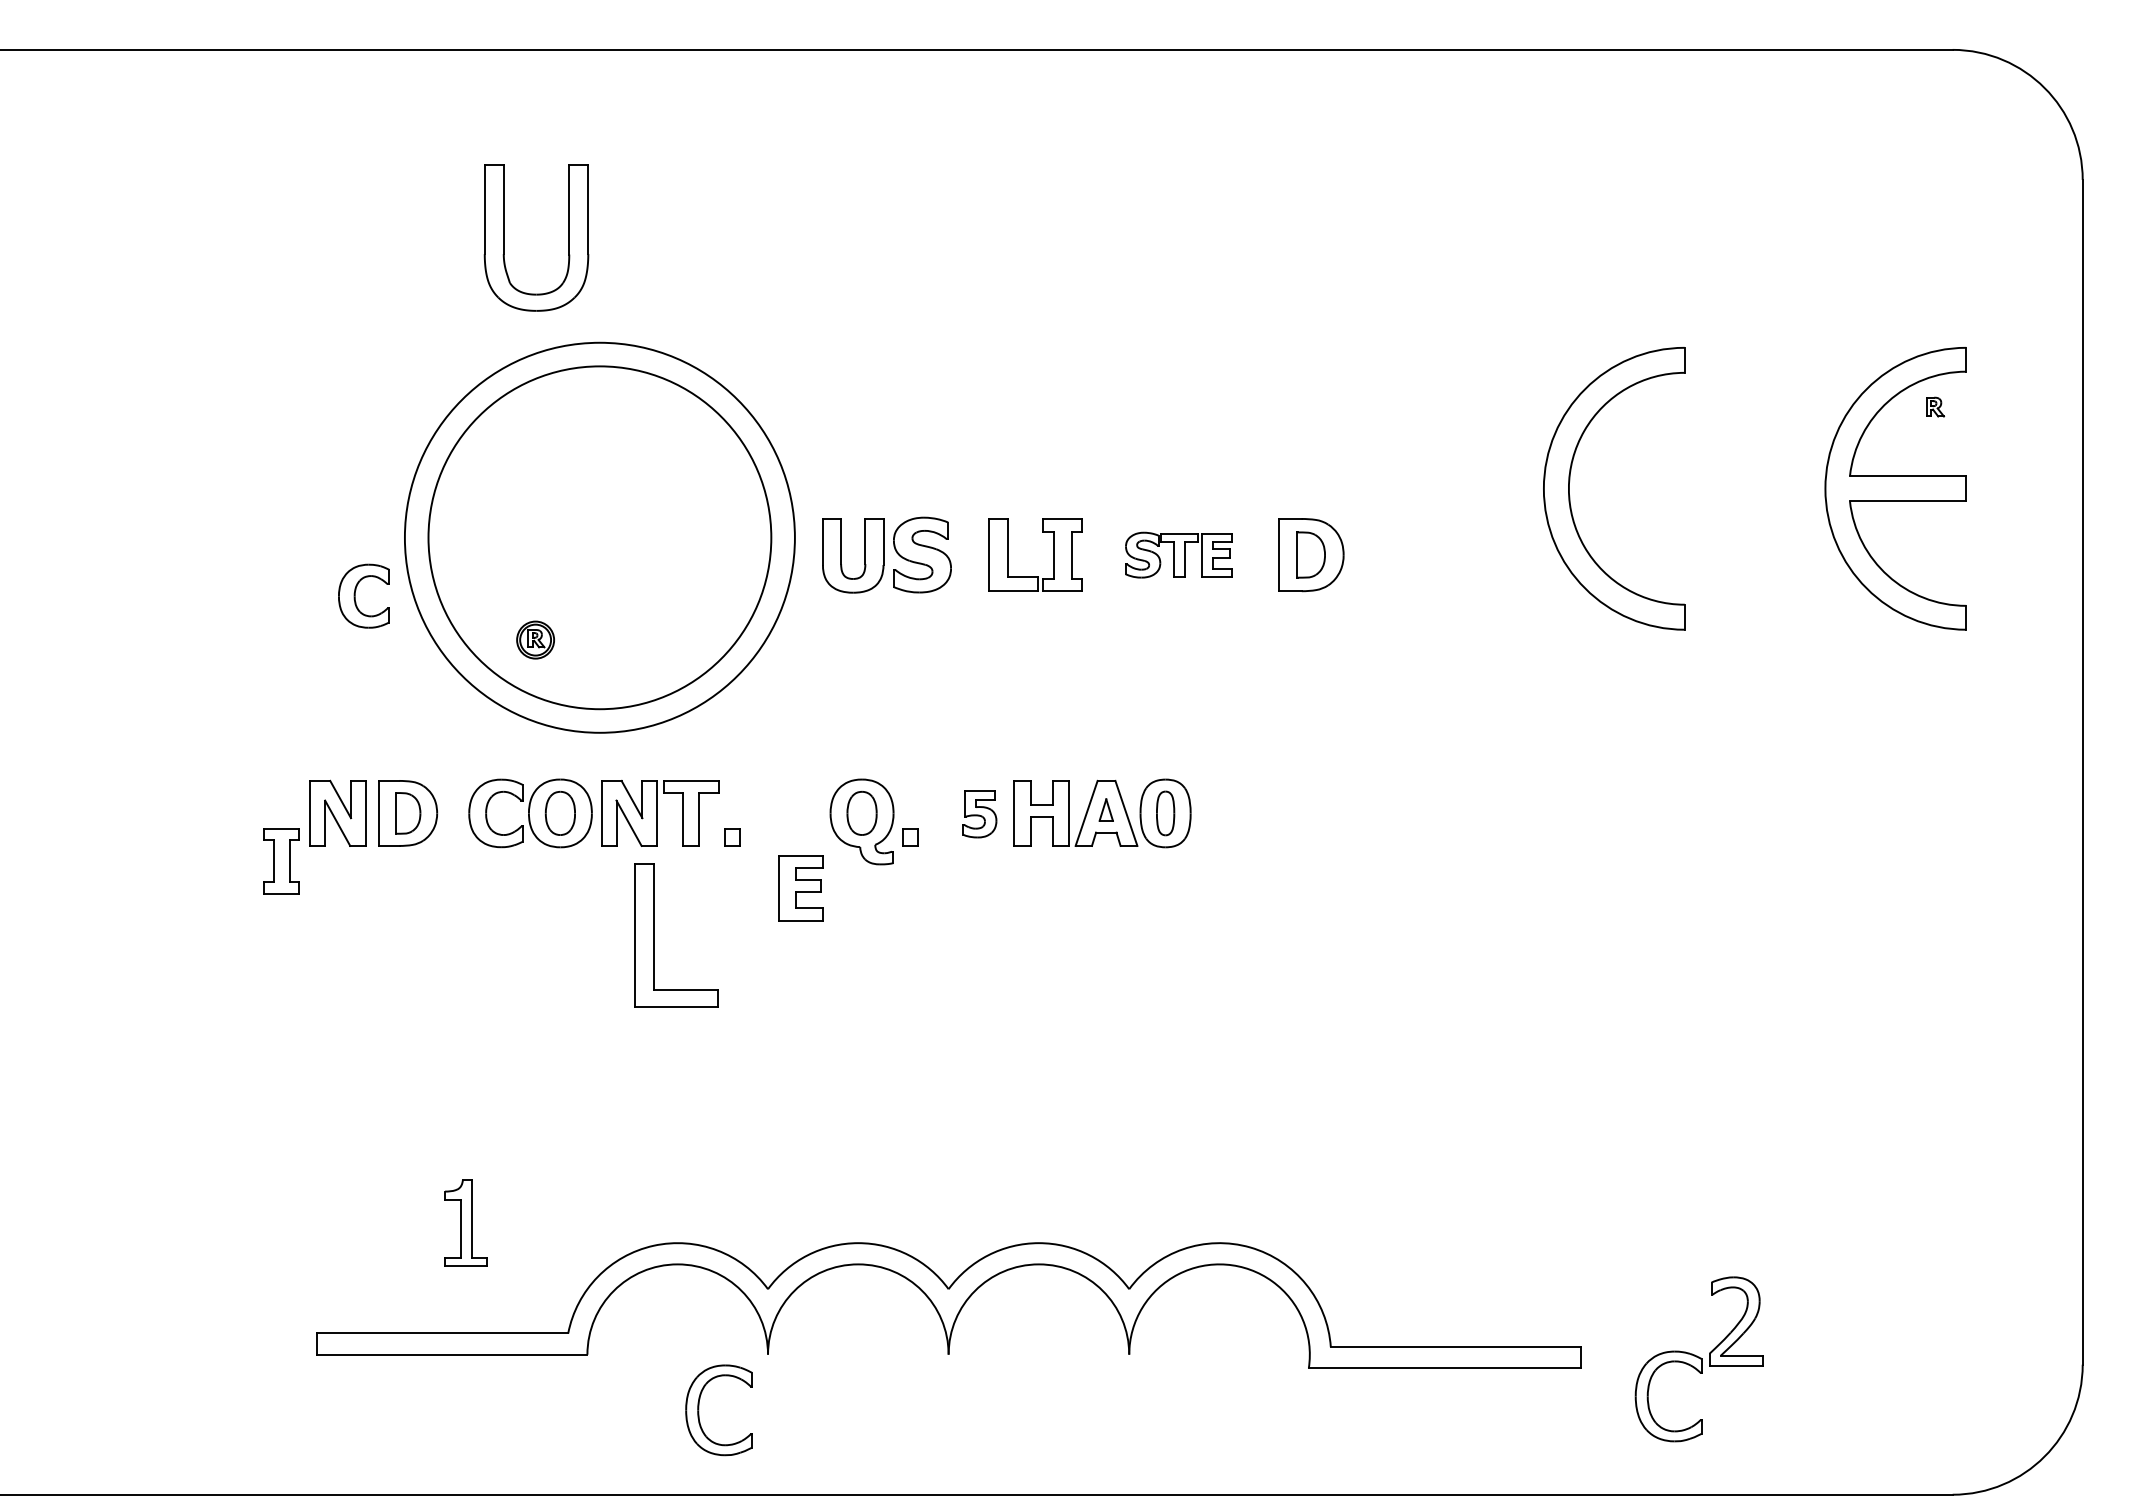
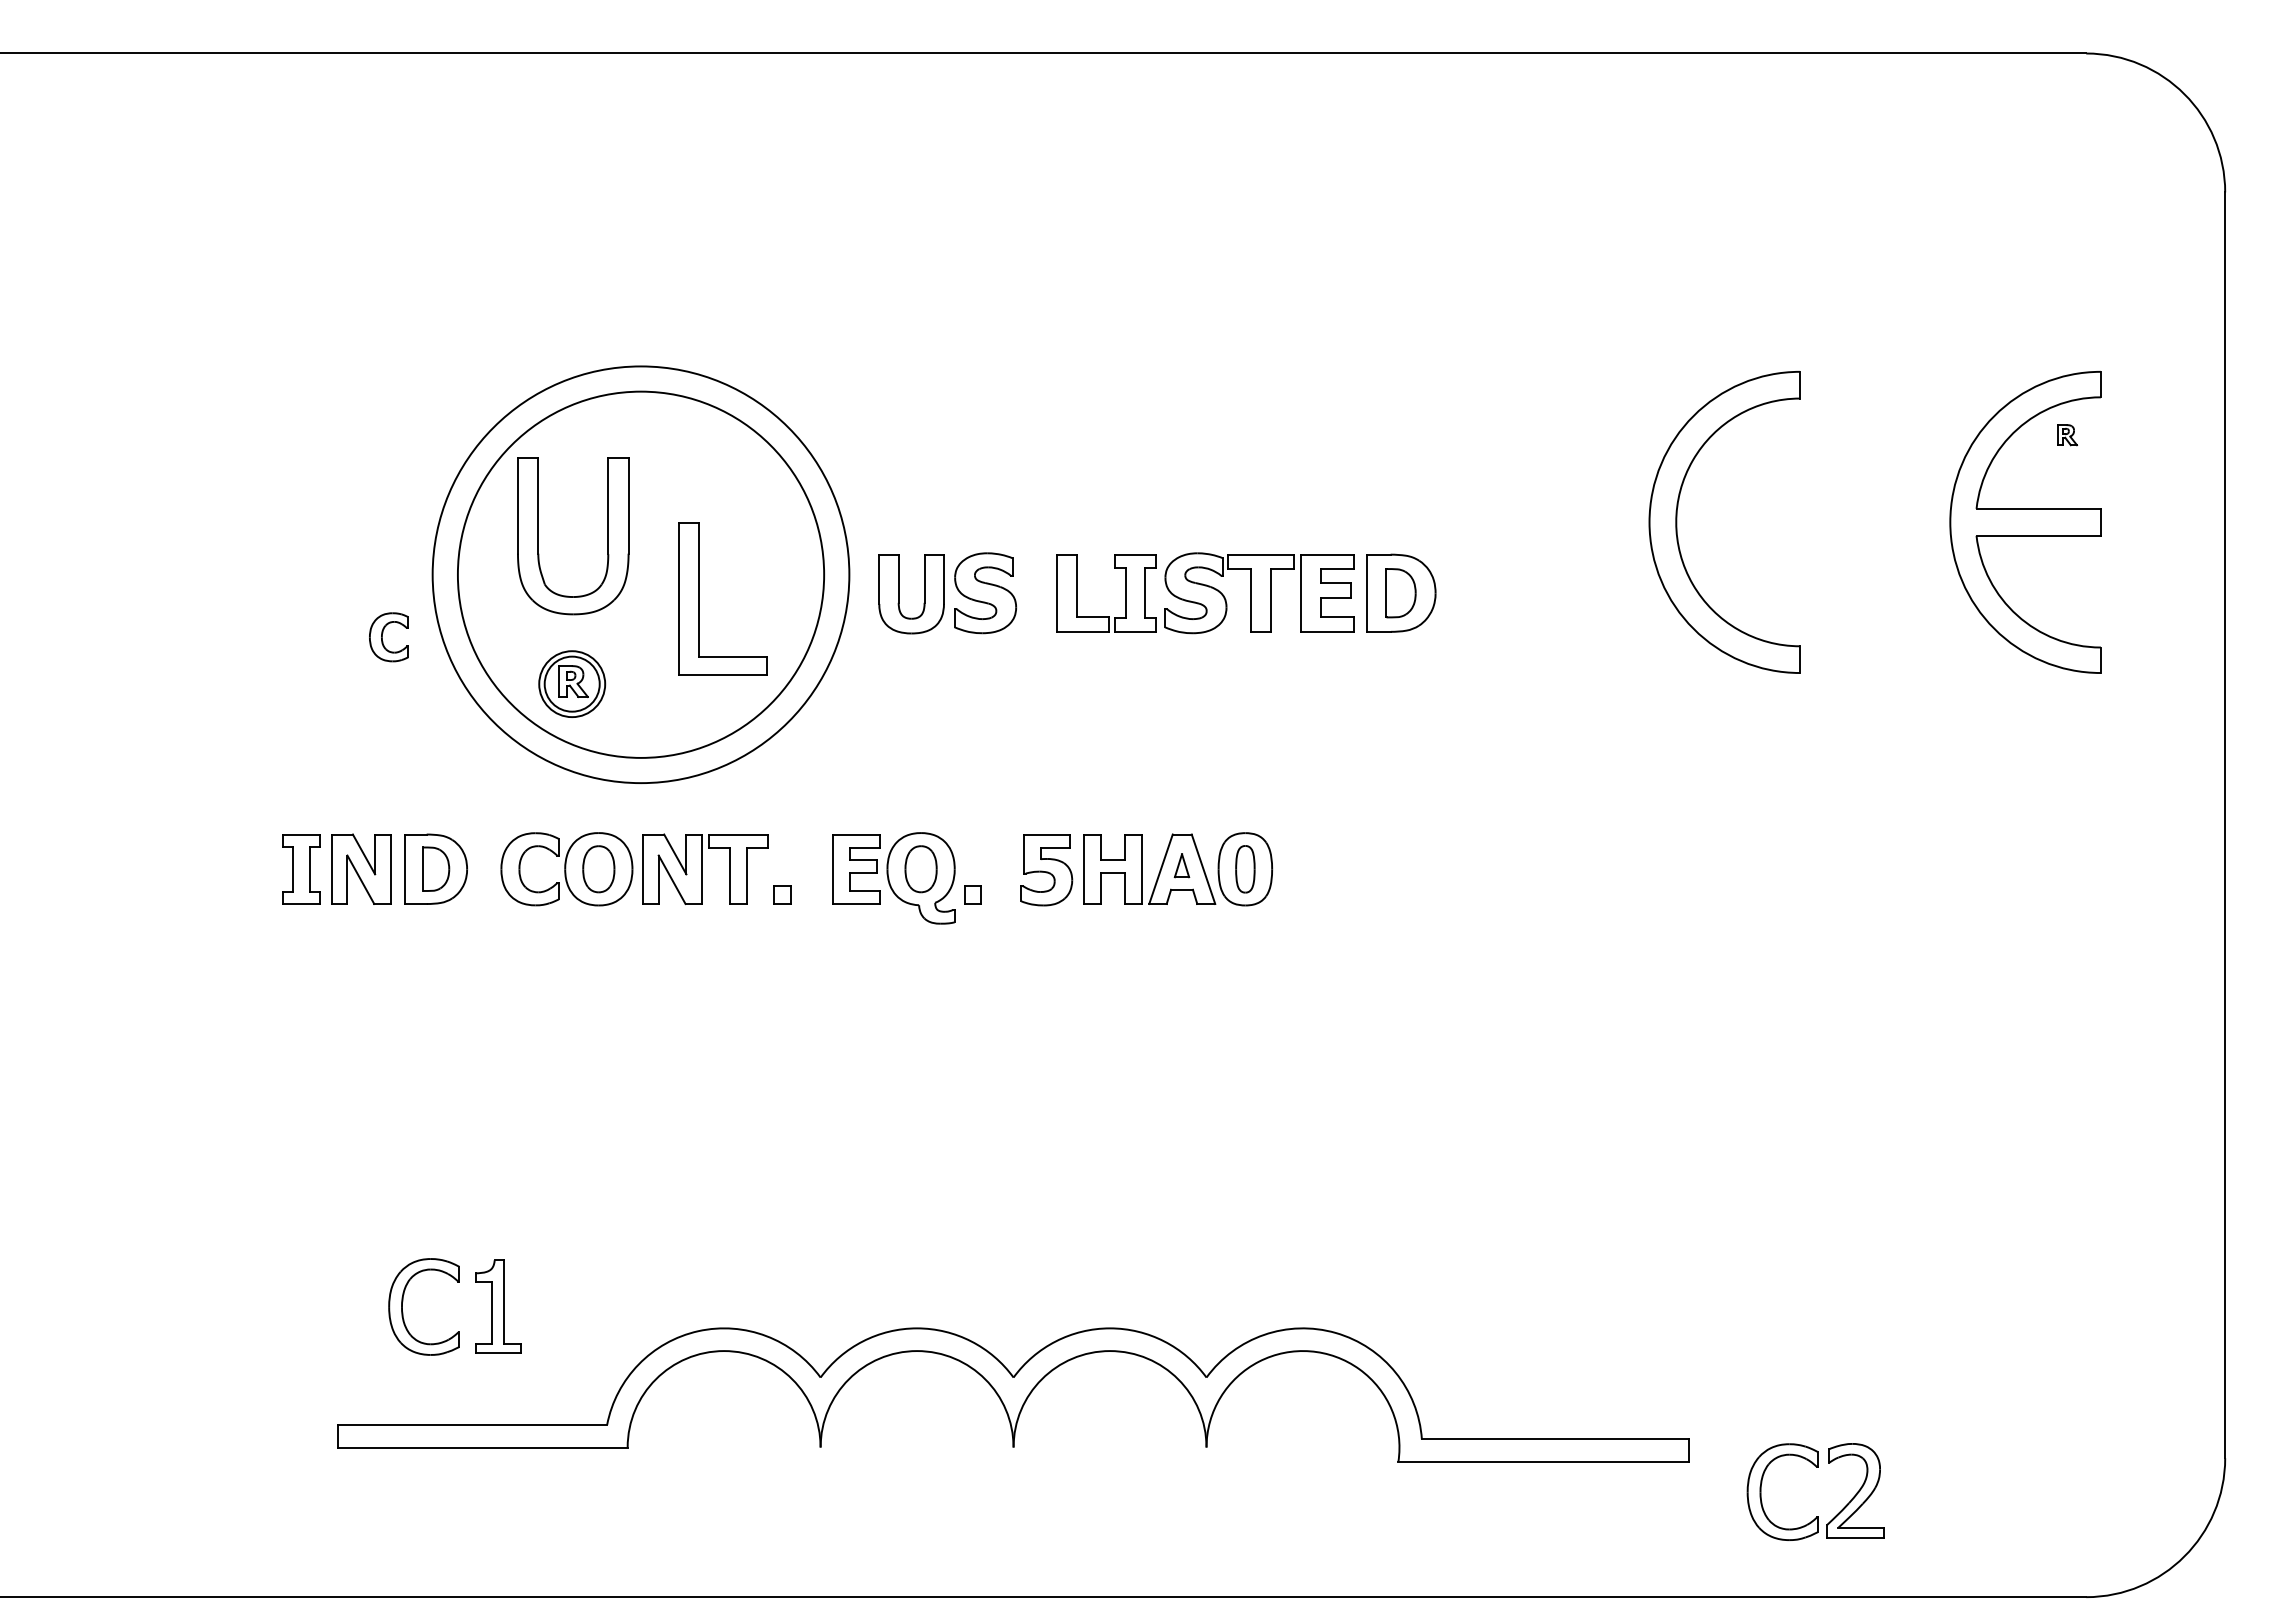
part: (568, 238) -> (607, 536), moved
part: (1178, 555) -> (1259, 593), size x1.67
part: (363, 596) -> (388, 637), size x0.71
part: (535, 639) -> (572, 683), size x1.67
part: (979, 814) -> (1046, 870), size x1.43
part: (282, 861) -> (301, 869), moved
part: (801, 888) -> (856, 869), moved
part: (654, 935) -> (699, 598), moved
part: (1736, 1320) -> (1855, 1490), moved
part: (699, 1405) -> (403, 1301), moved

